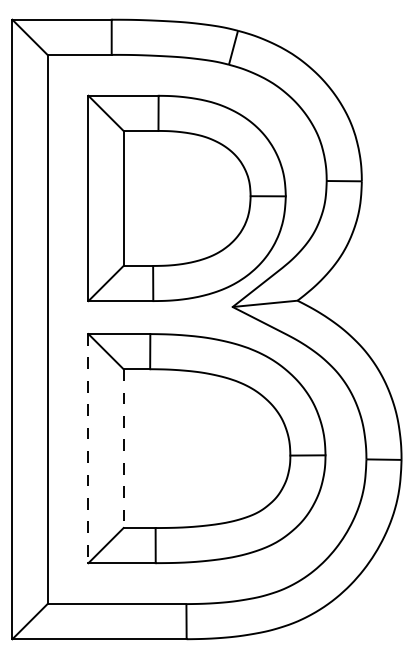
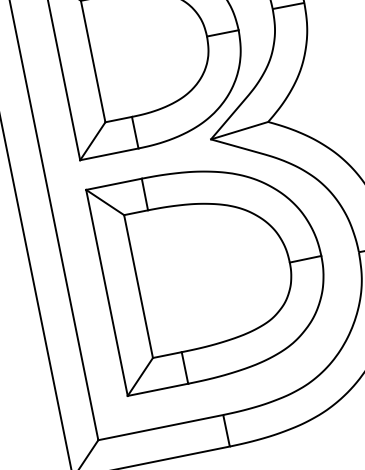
line: (88, 448) -> (106, 292), dashed -> solid
line: (123, 449) -> (138, 287), dashed -> solid

